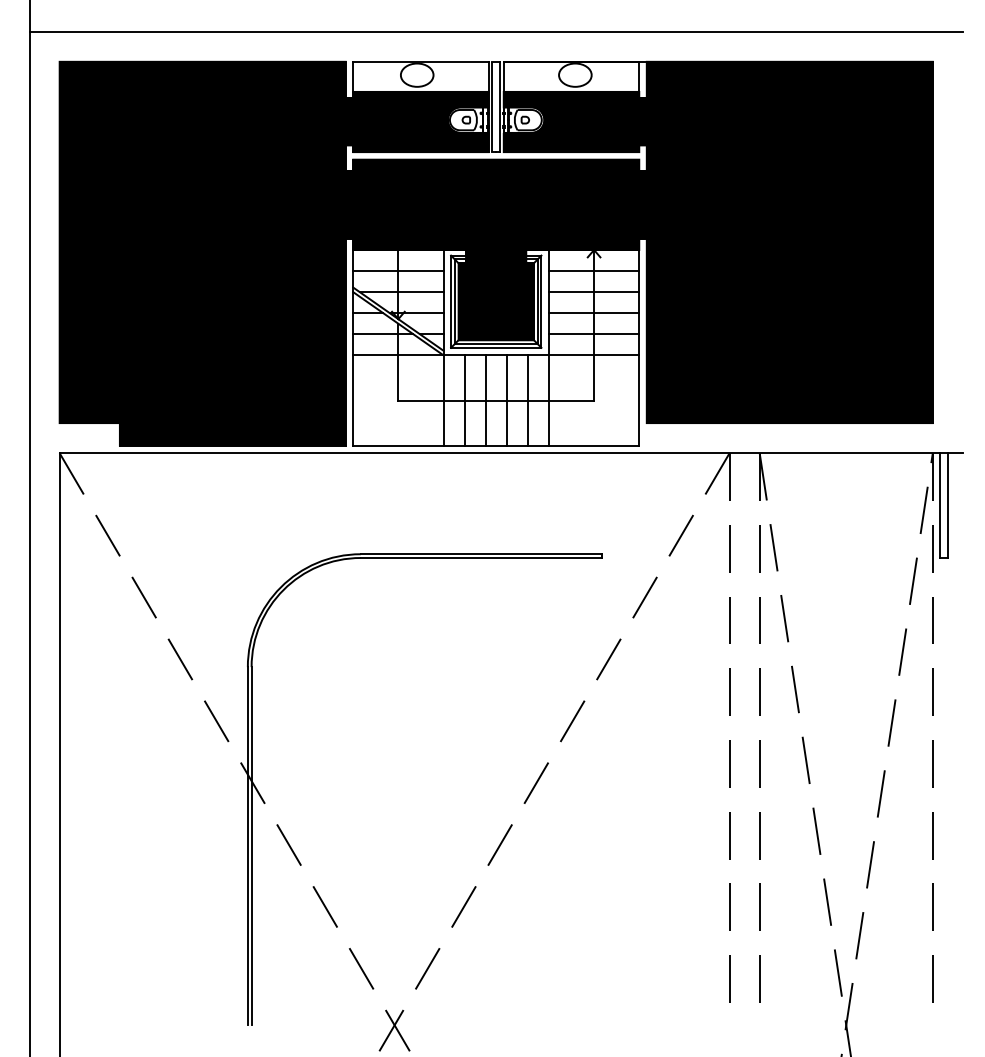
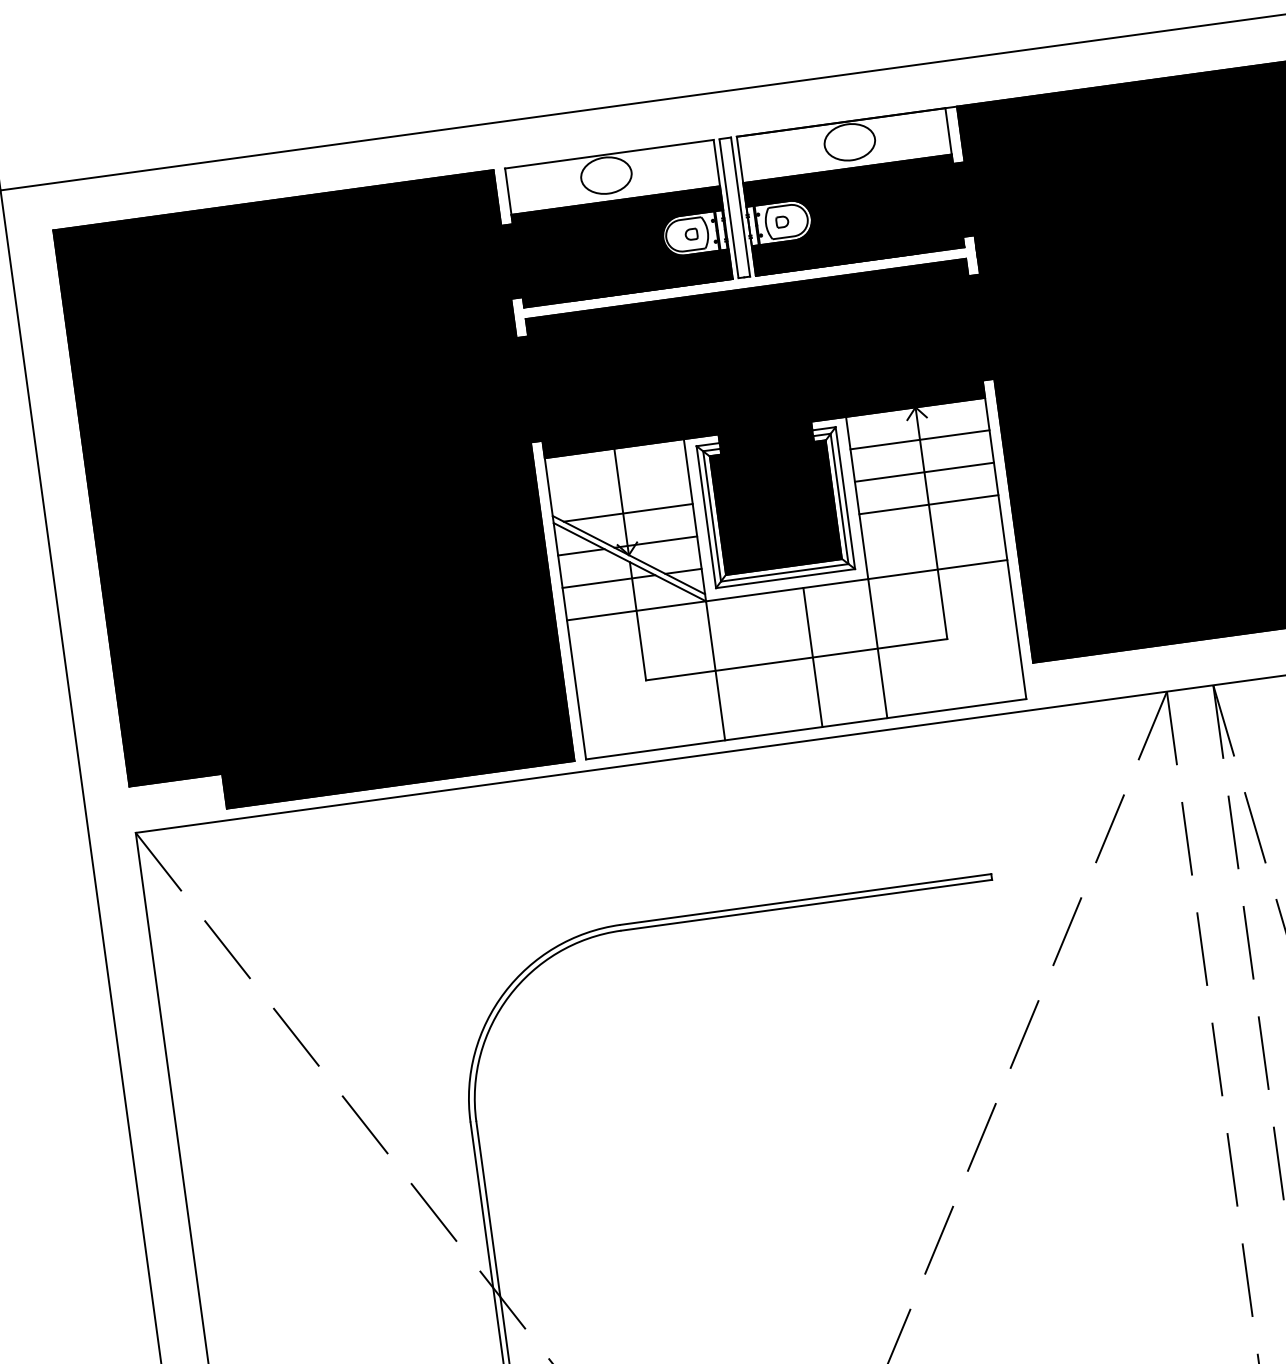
line: (398, 271) -> (619, 481), removed
line: (593, 334) -> (932, 537), removed
line: (464, 400) -> (747, 666), removed
line: (485, 400) -> (780, 661), removed
line: (527, 400) -> (844, 653), removed

